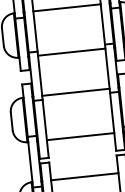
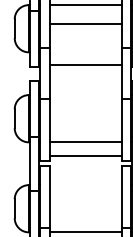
line: (71, 52) -> (85, 24), moved
line: (75, 92) -> (85, 65), moved
line: (84, 177) -> (85, 156), moved

